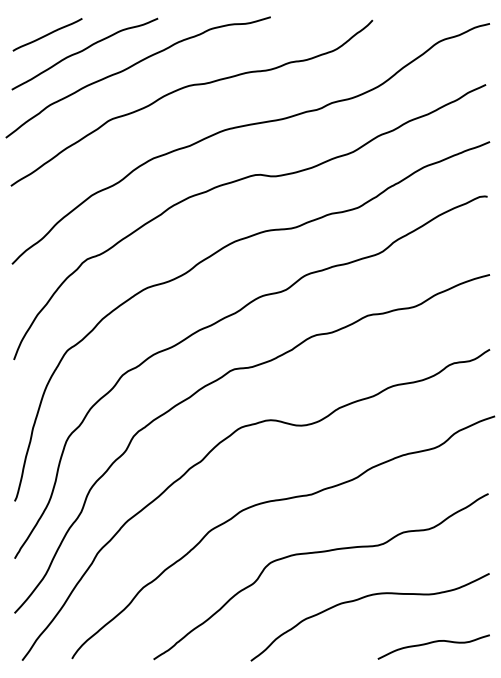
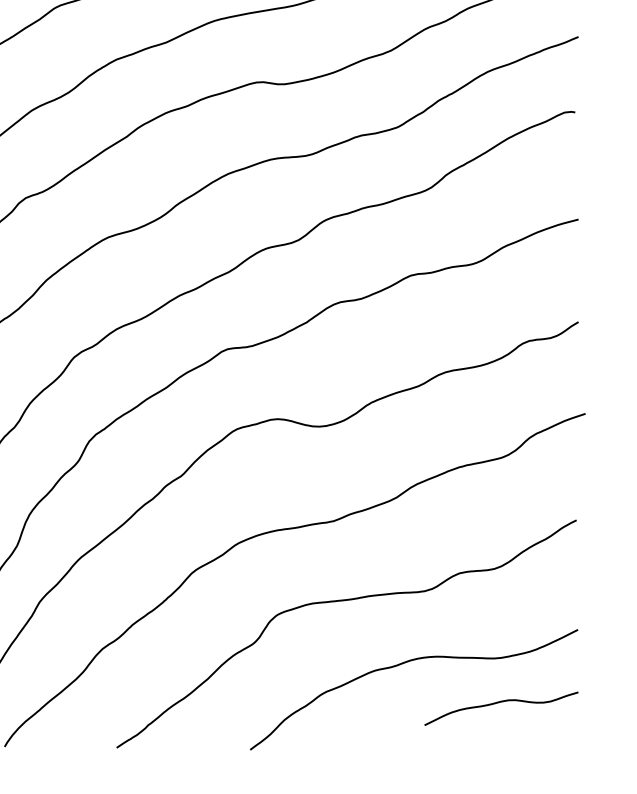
curve: (432, 643) -> (499, 703), moved

